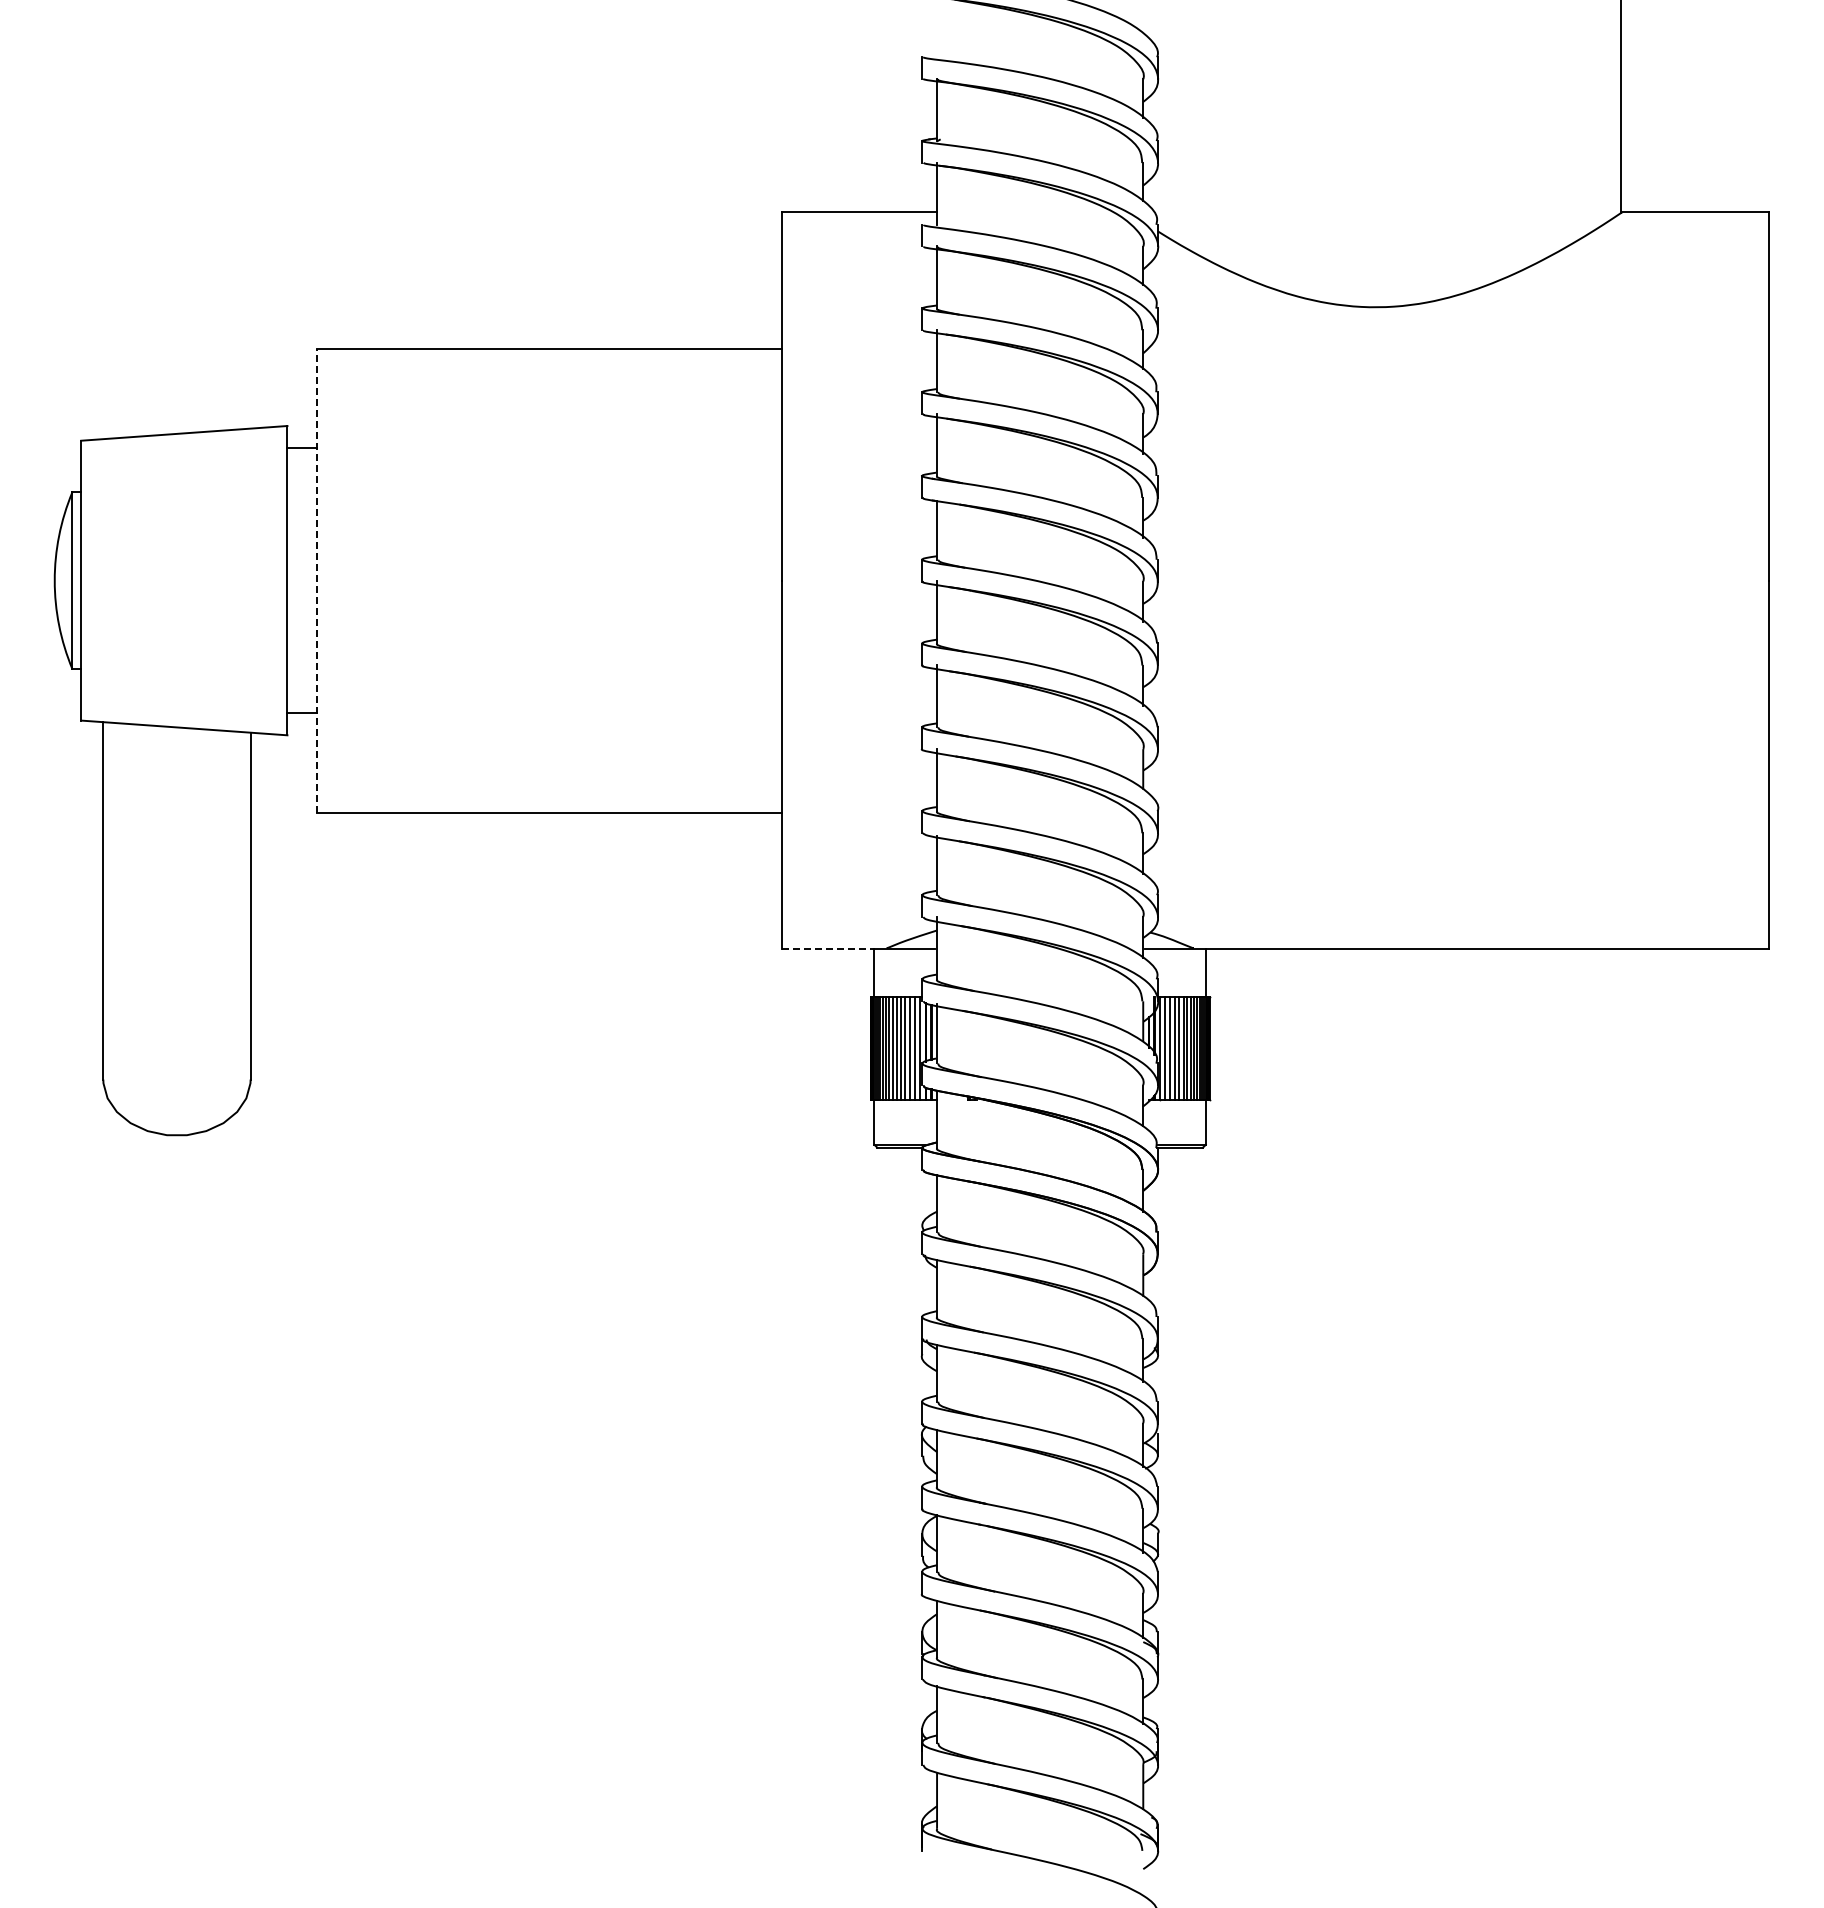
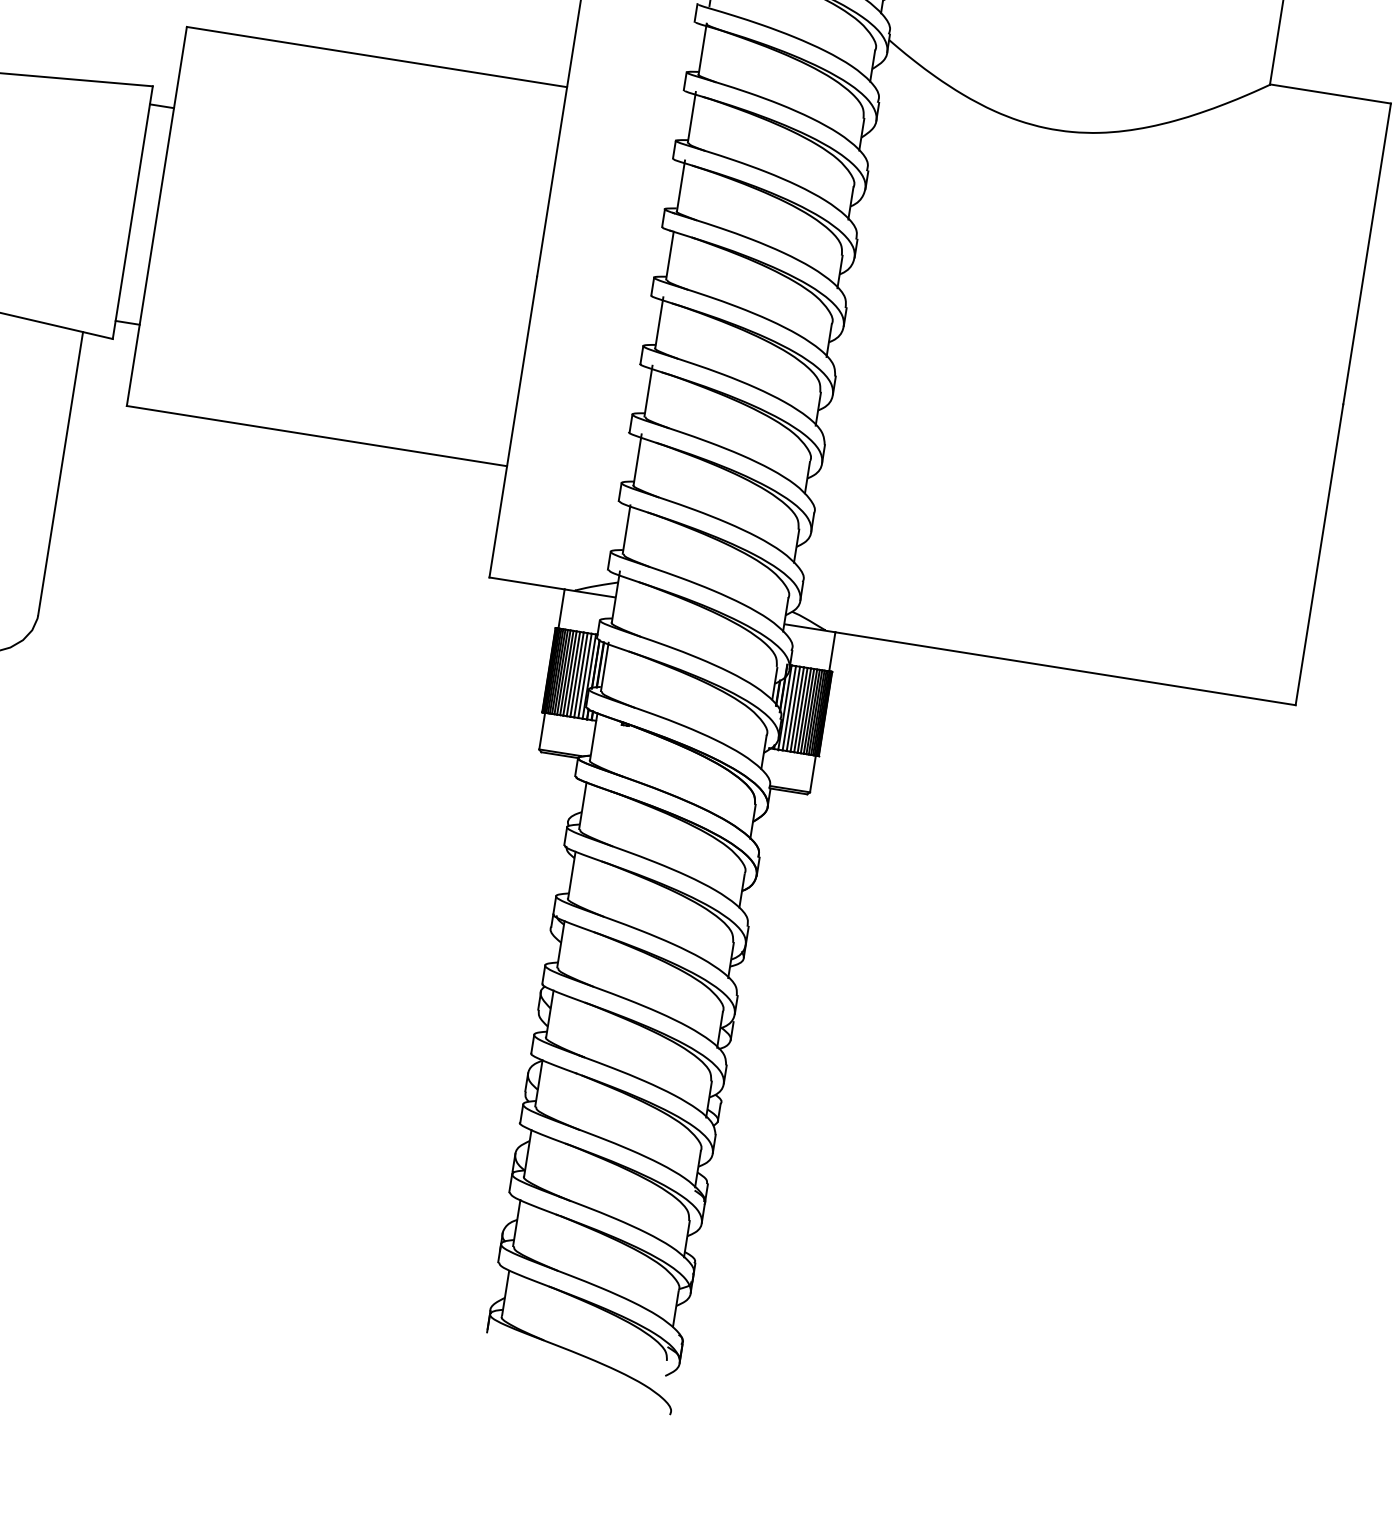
line: (316, 580) -> (156, 216), dashed -> solid
line: (828, 948) -> (527, 583), dashed -> solid

